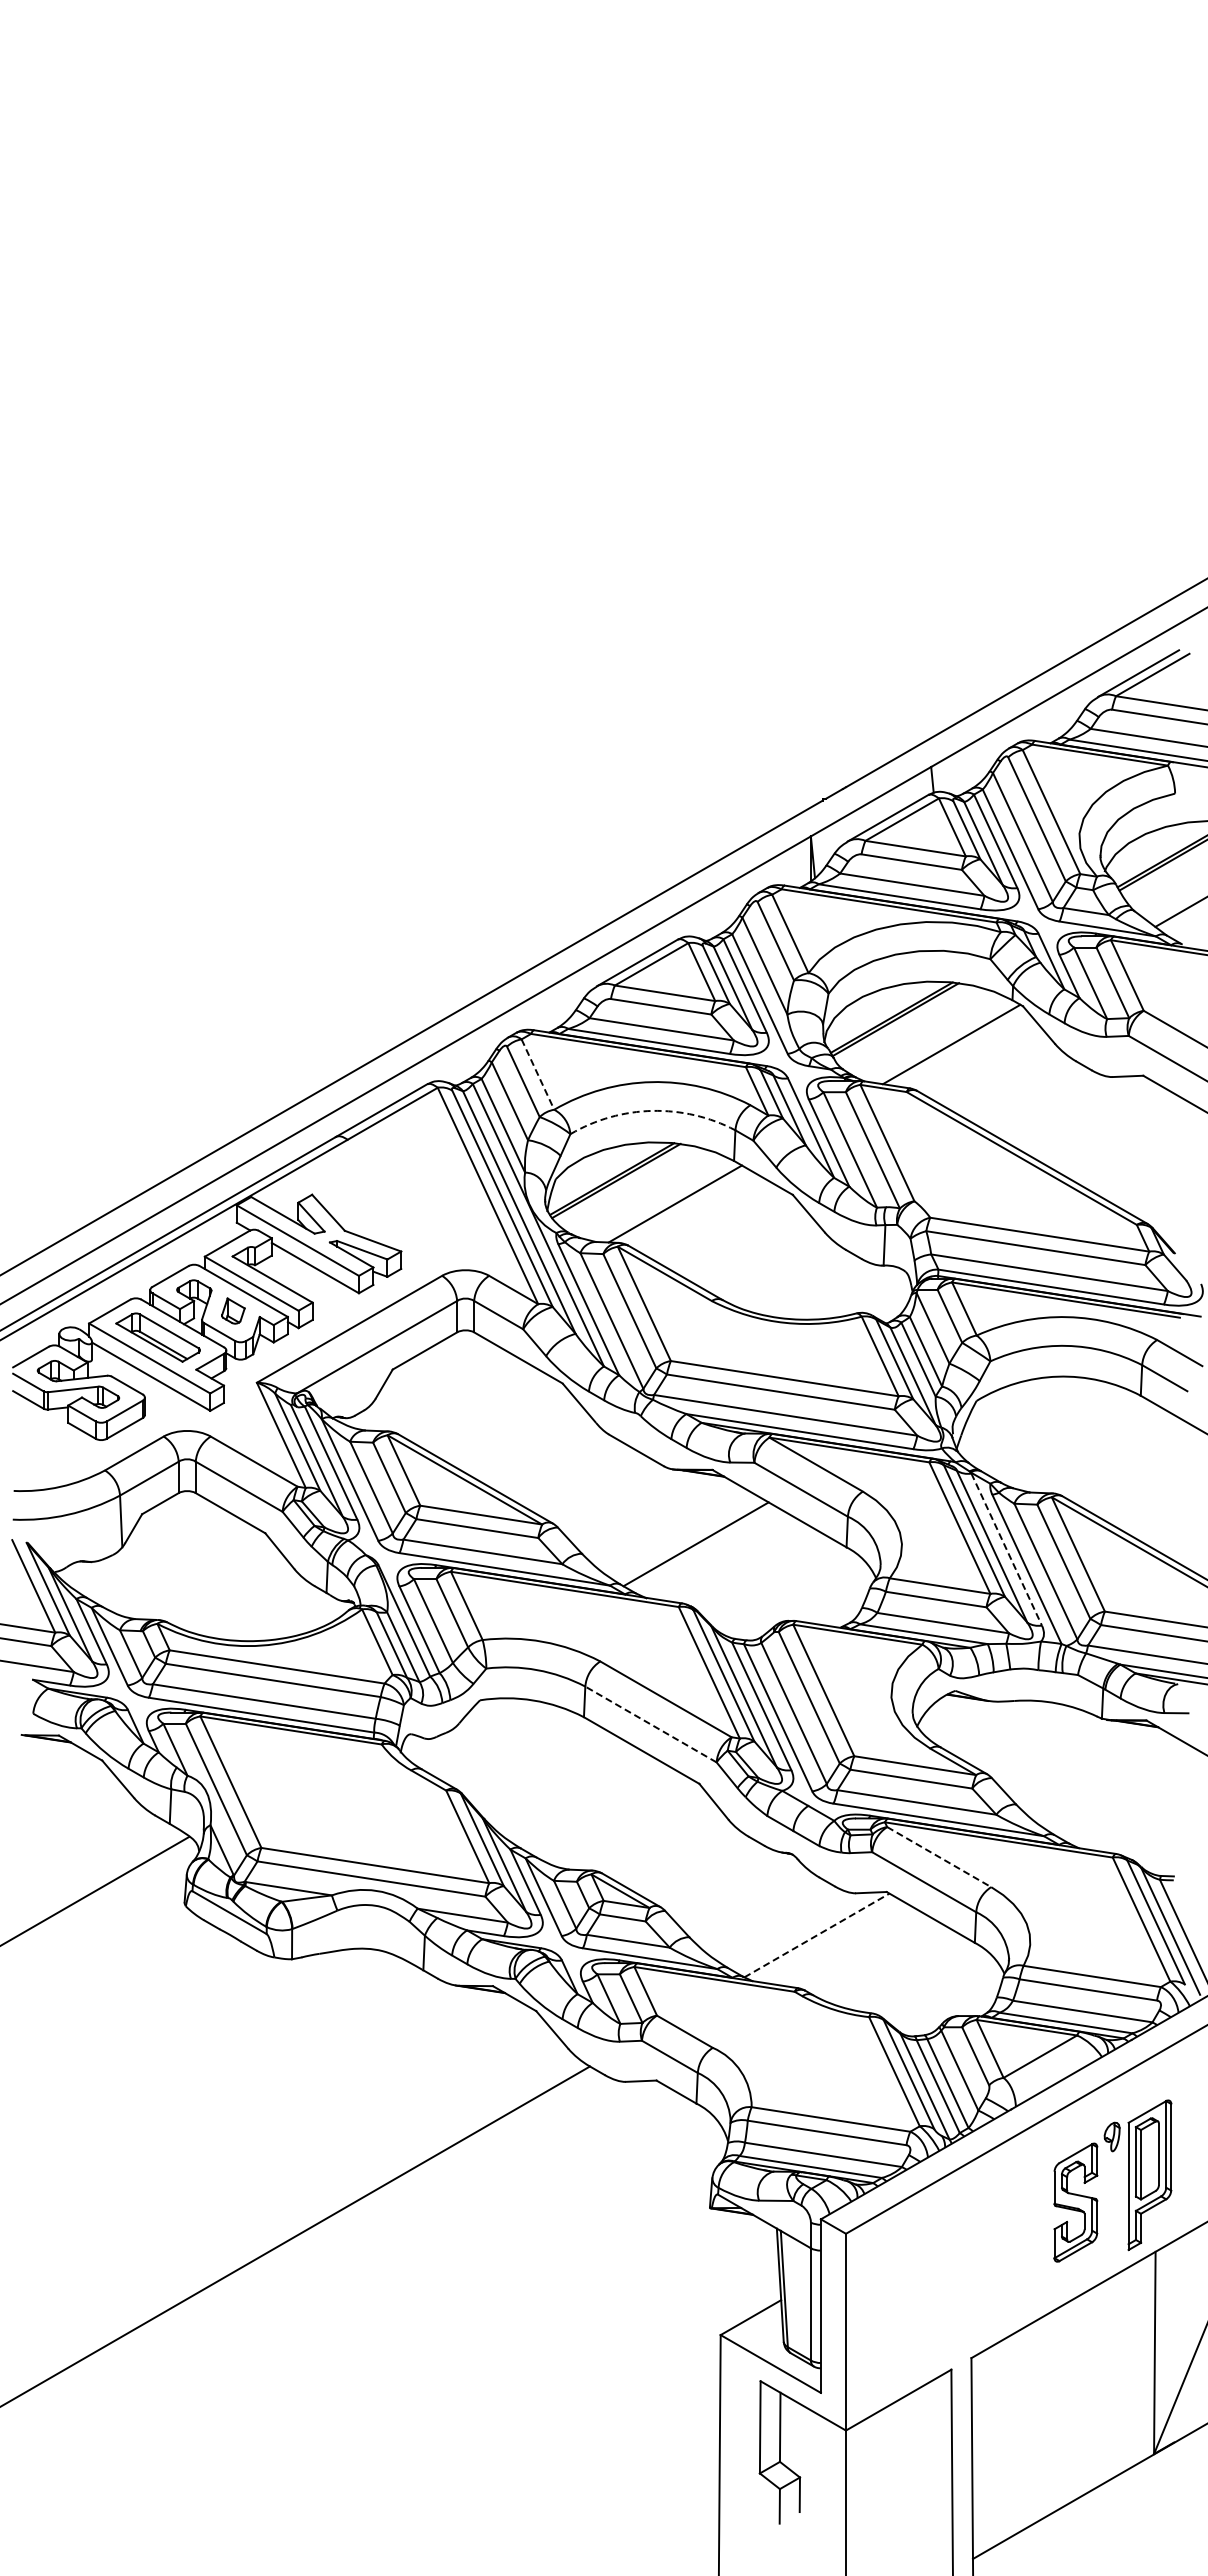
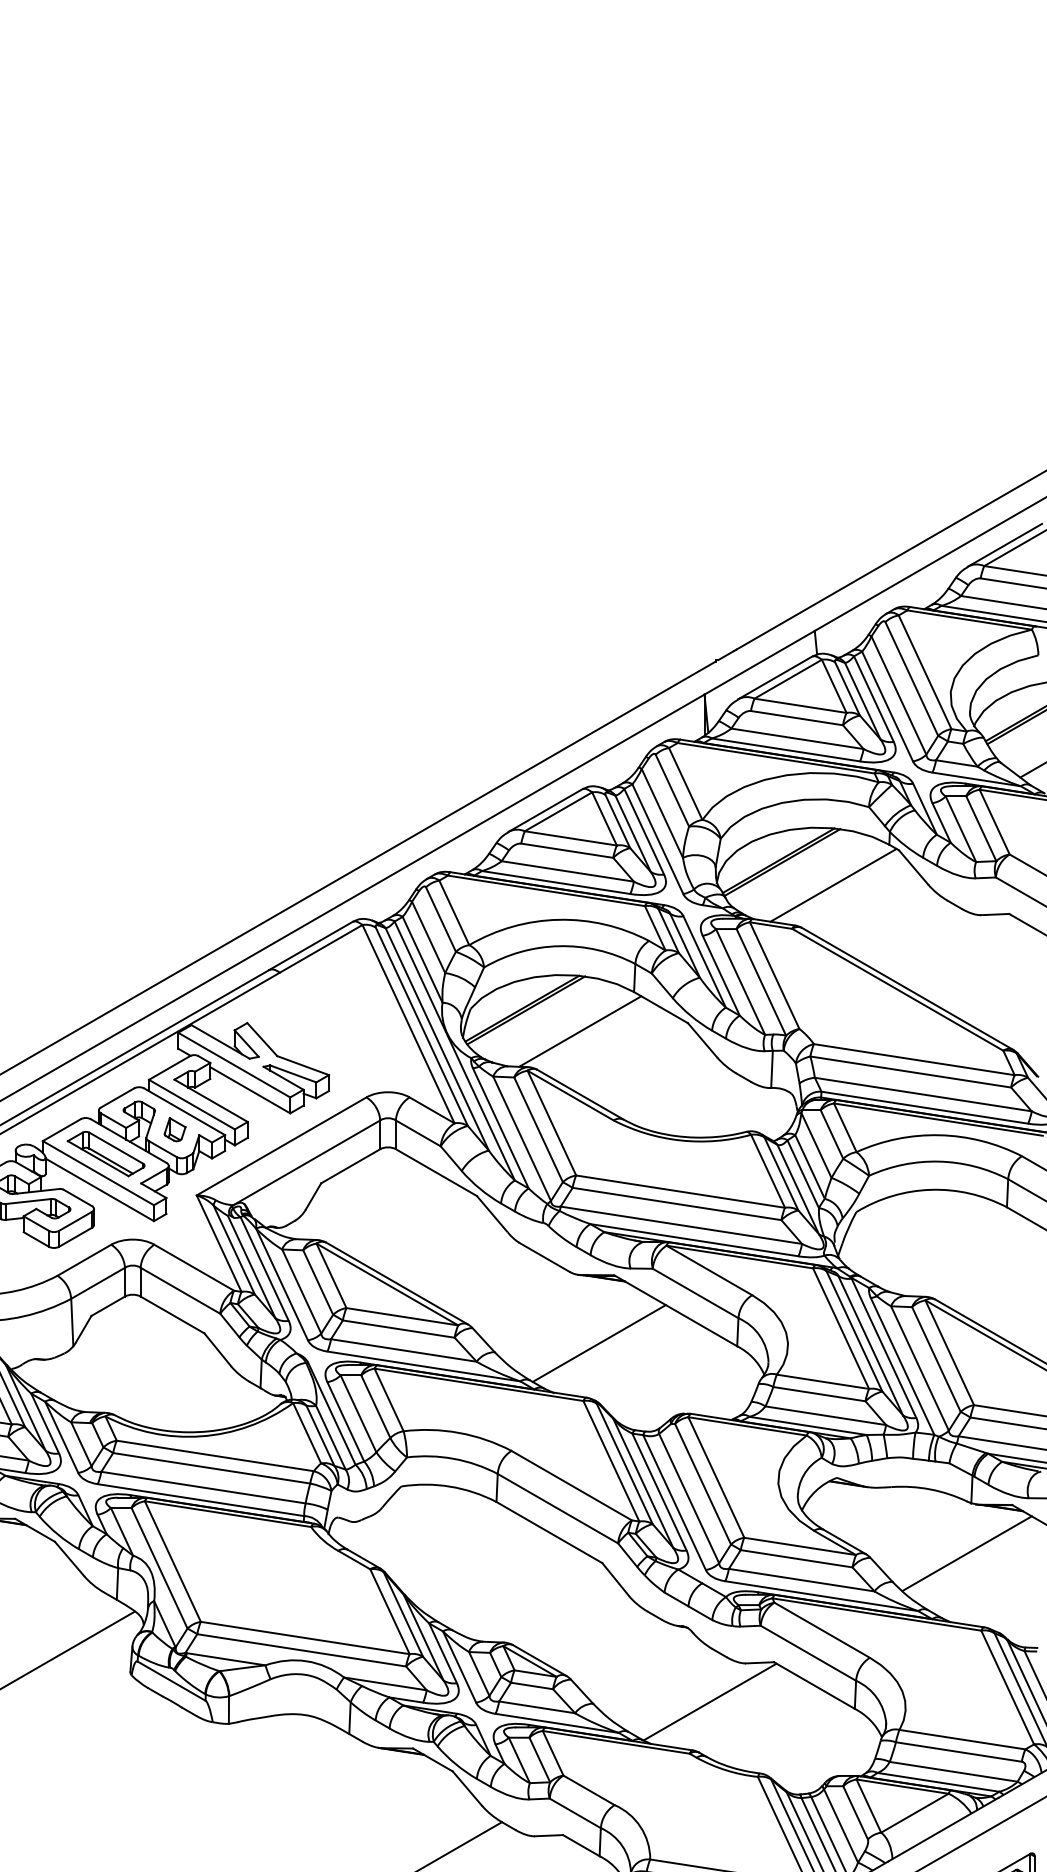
line: (537, 1074) -> (453, 912), dashed -> solid
arc: (652, 1110) -> (559, 945), dashed -> solid
line: (1006, 1549) -> (883, 1348), dashed -> solid
line: (650, 1724) -> (557, 1508), dashed -> solid
line: (1096, 1773) -> (966, 1553), added
line: (939, 1857) -> (822, 1630), dashed -> solid
line: (816, 1935) -> (709, 1702), dashed -> solid

